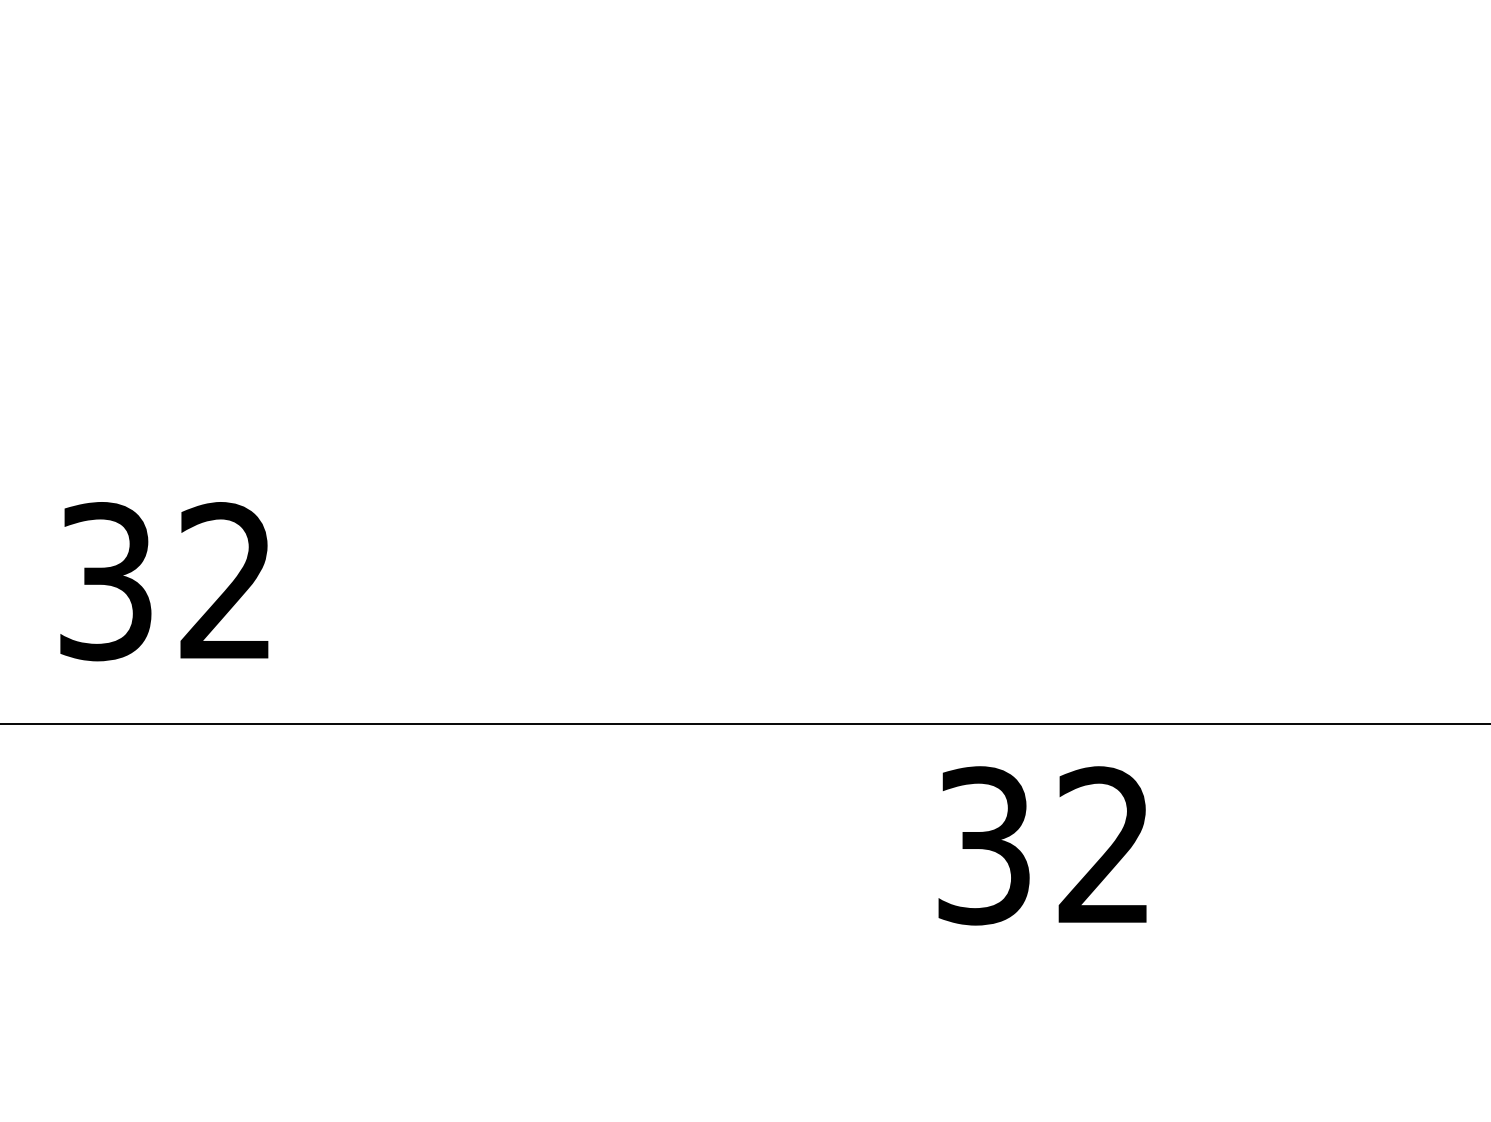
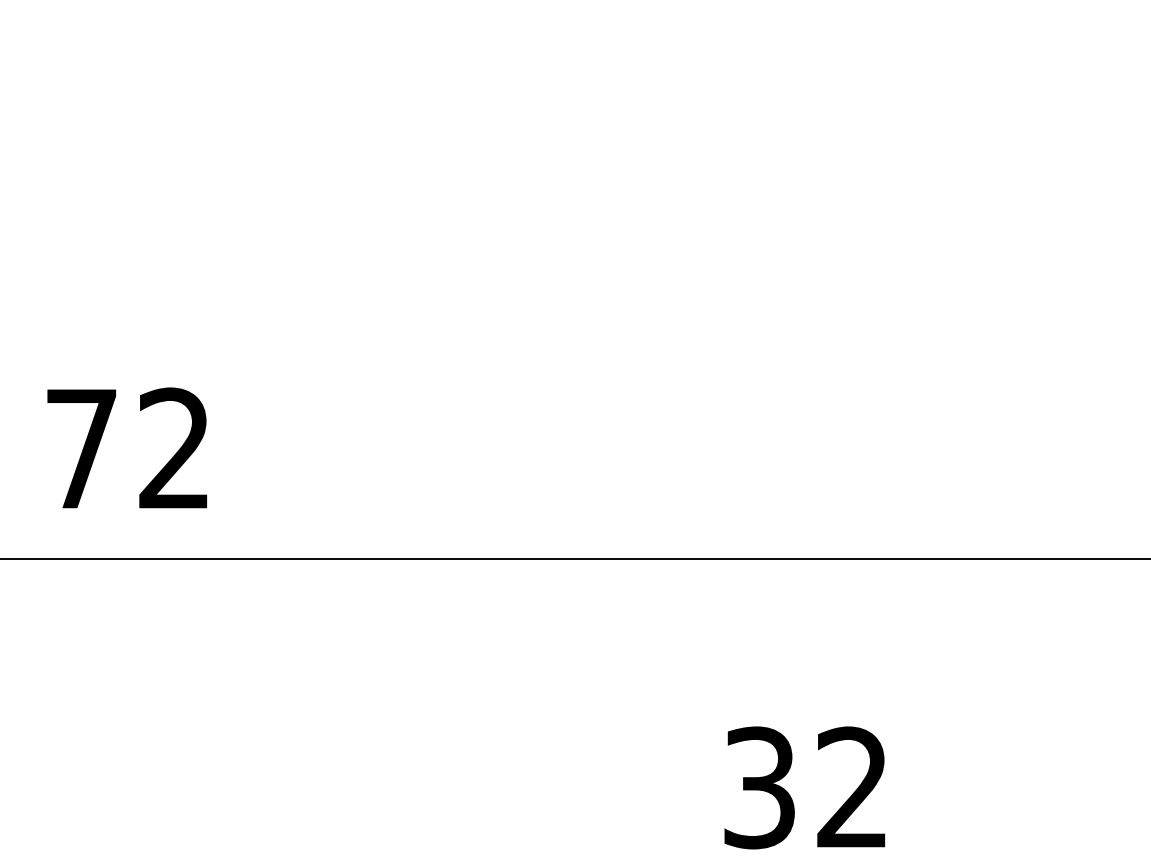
text: (105, 581) -> (81, 448), 32 -> 72
text: (1042, 845) -> (804, 787), moved

